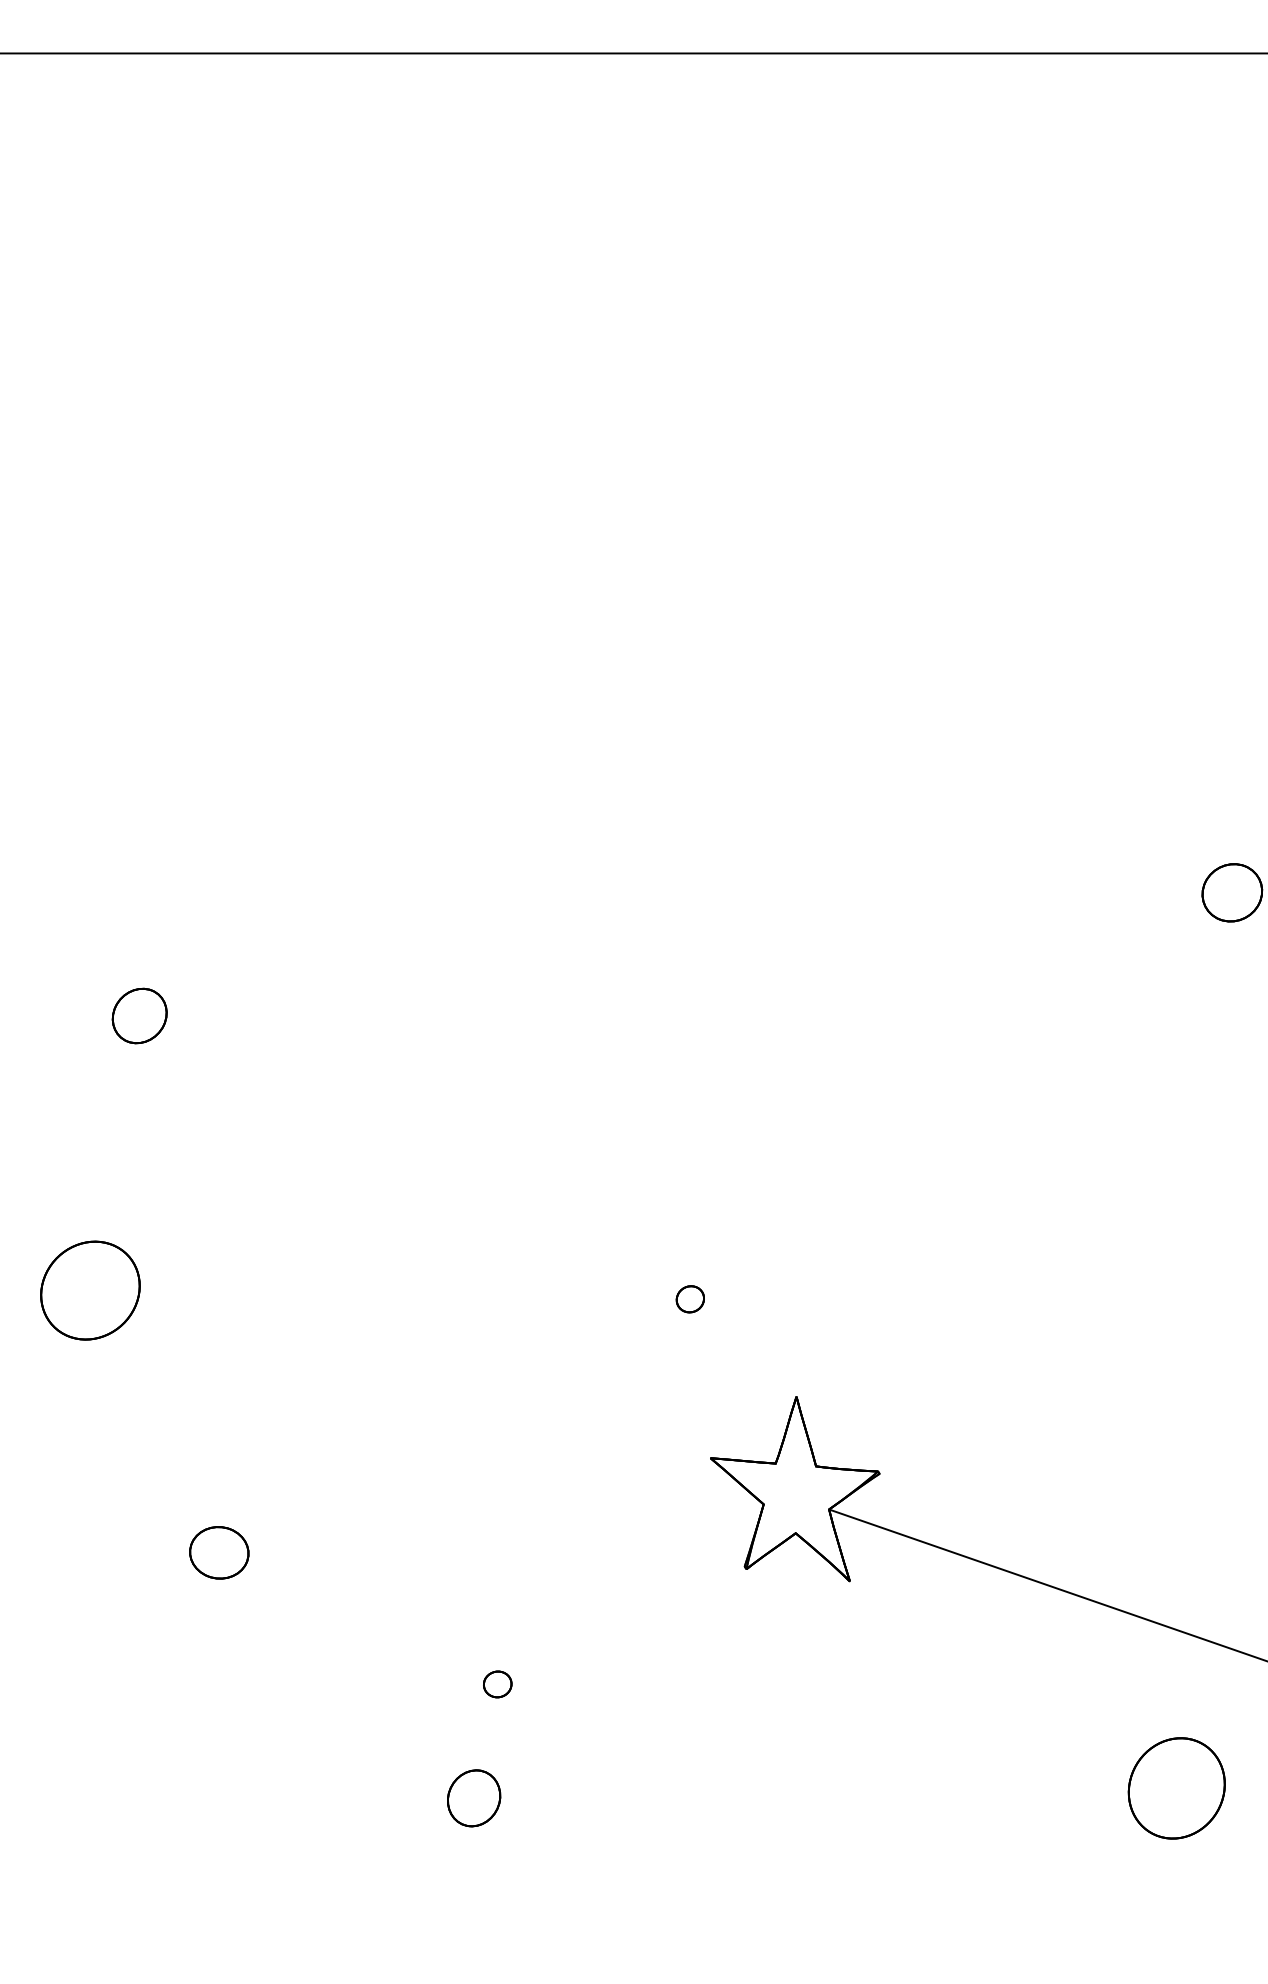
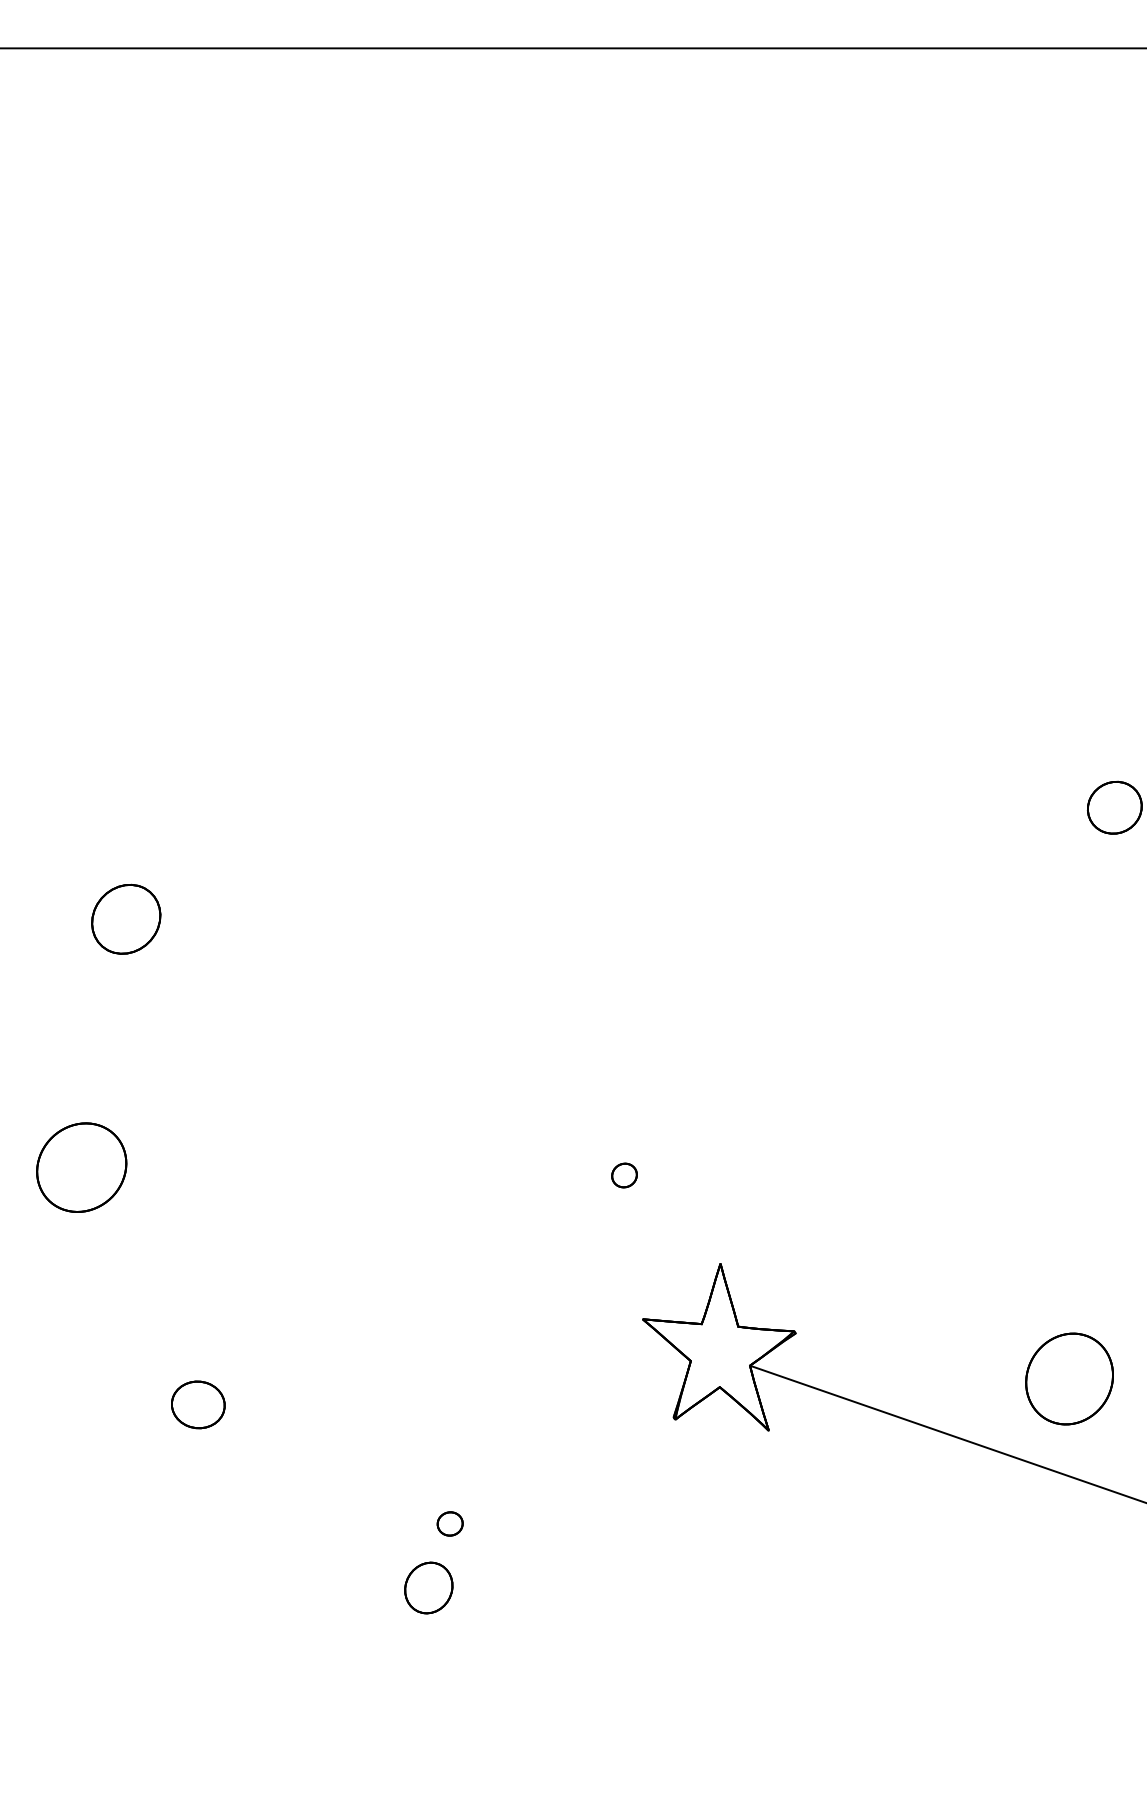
part: (139, 1015) -> (126, 918), size x1.4
part: (1176, 1787) -> (1069, 1378), moved
part: (473, 1797) -> (428, 1587), moved

